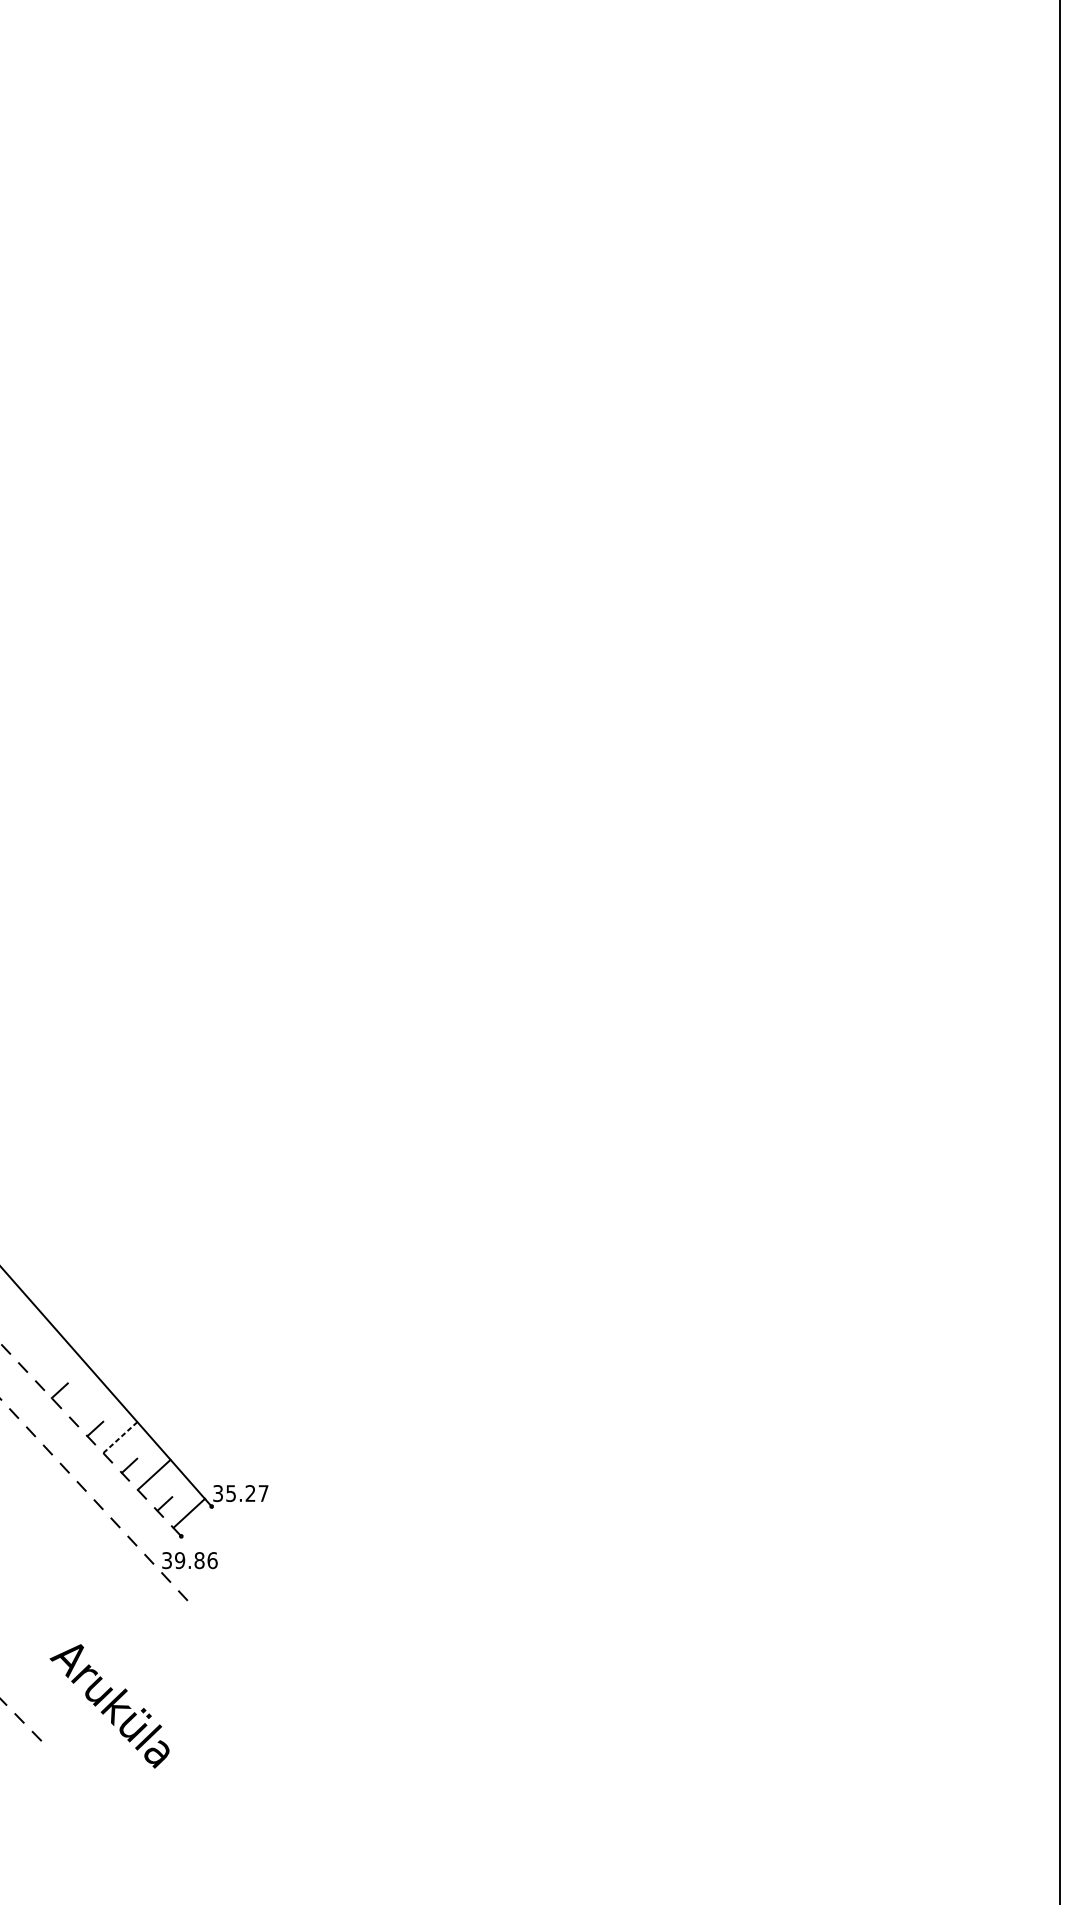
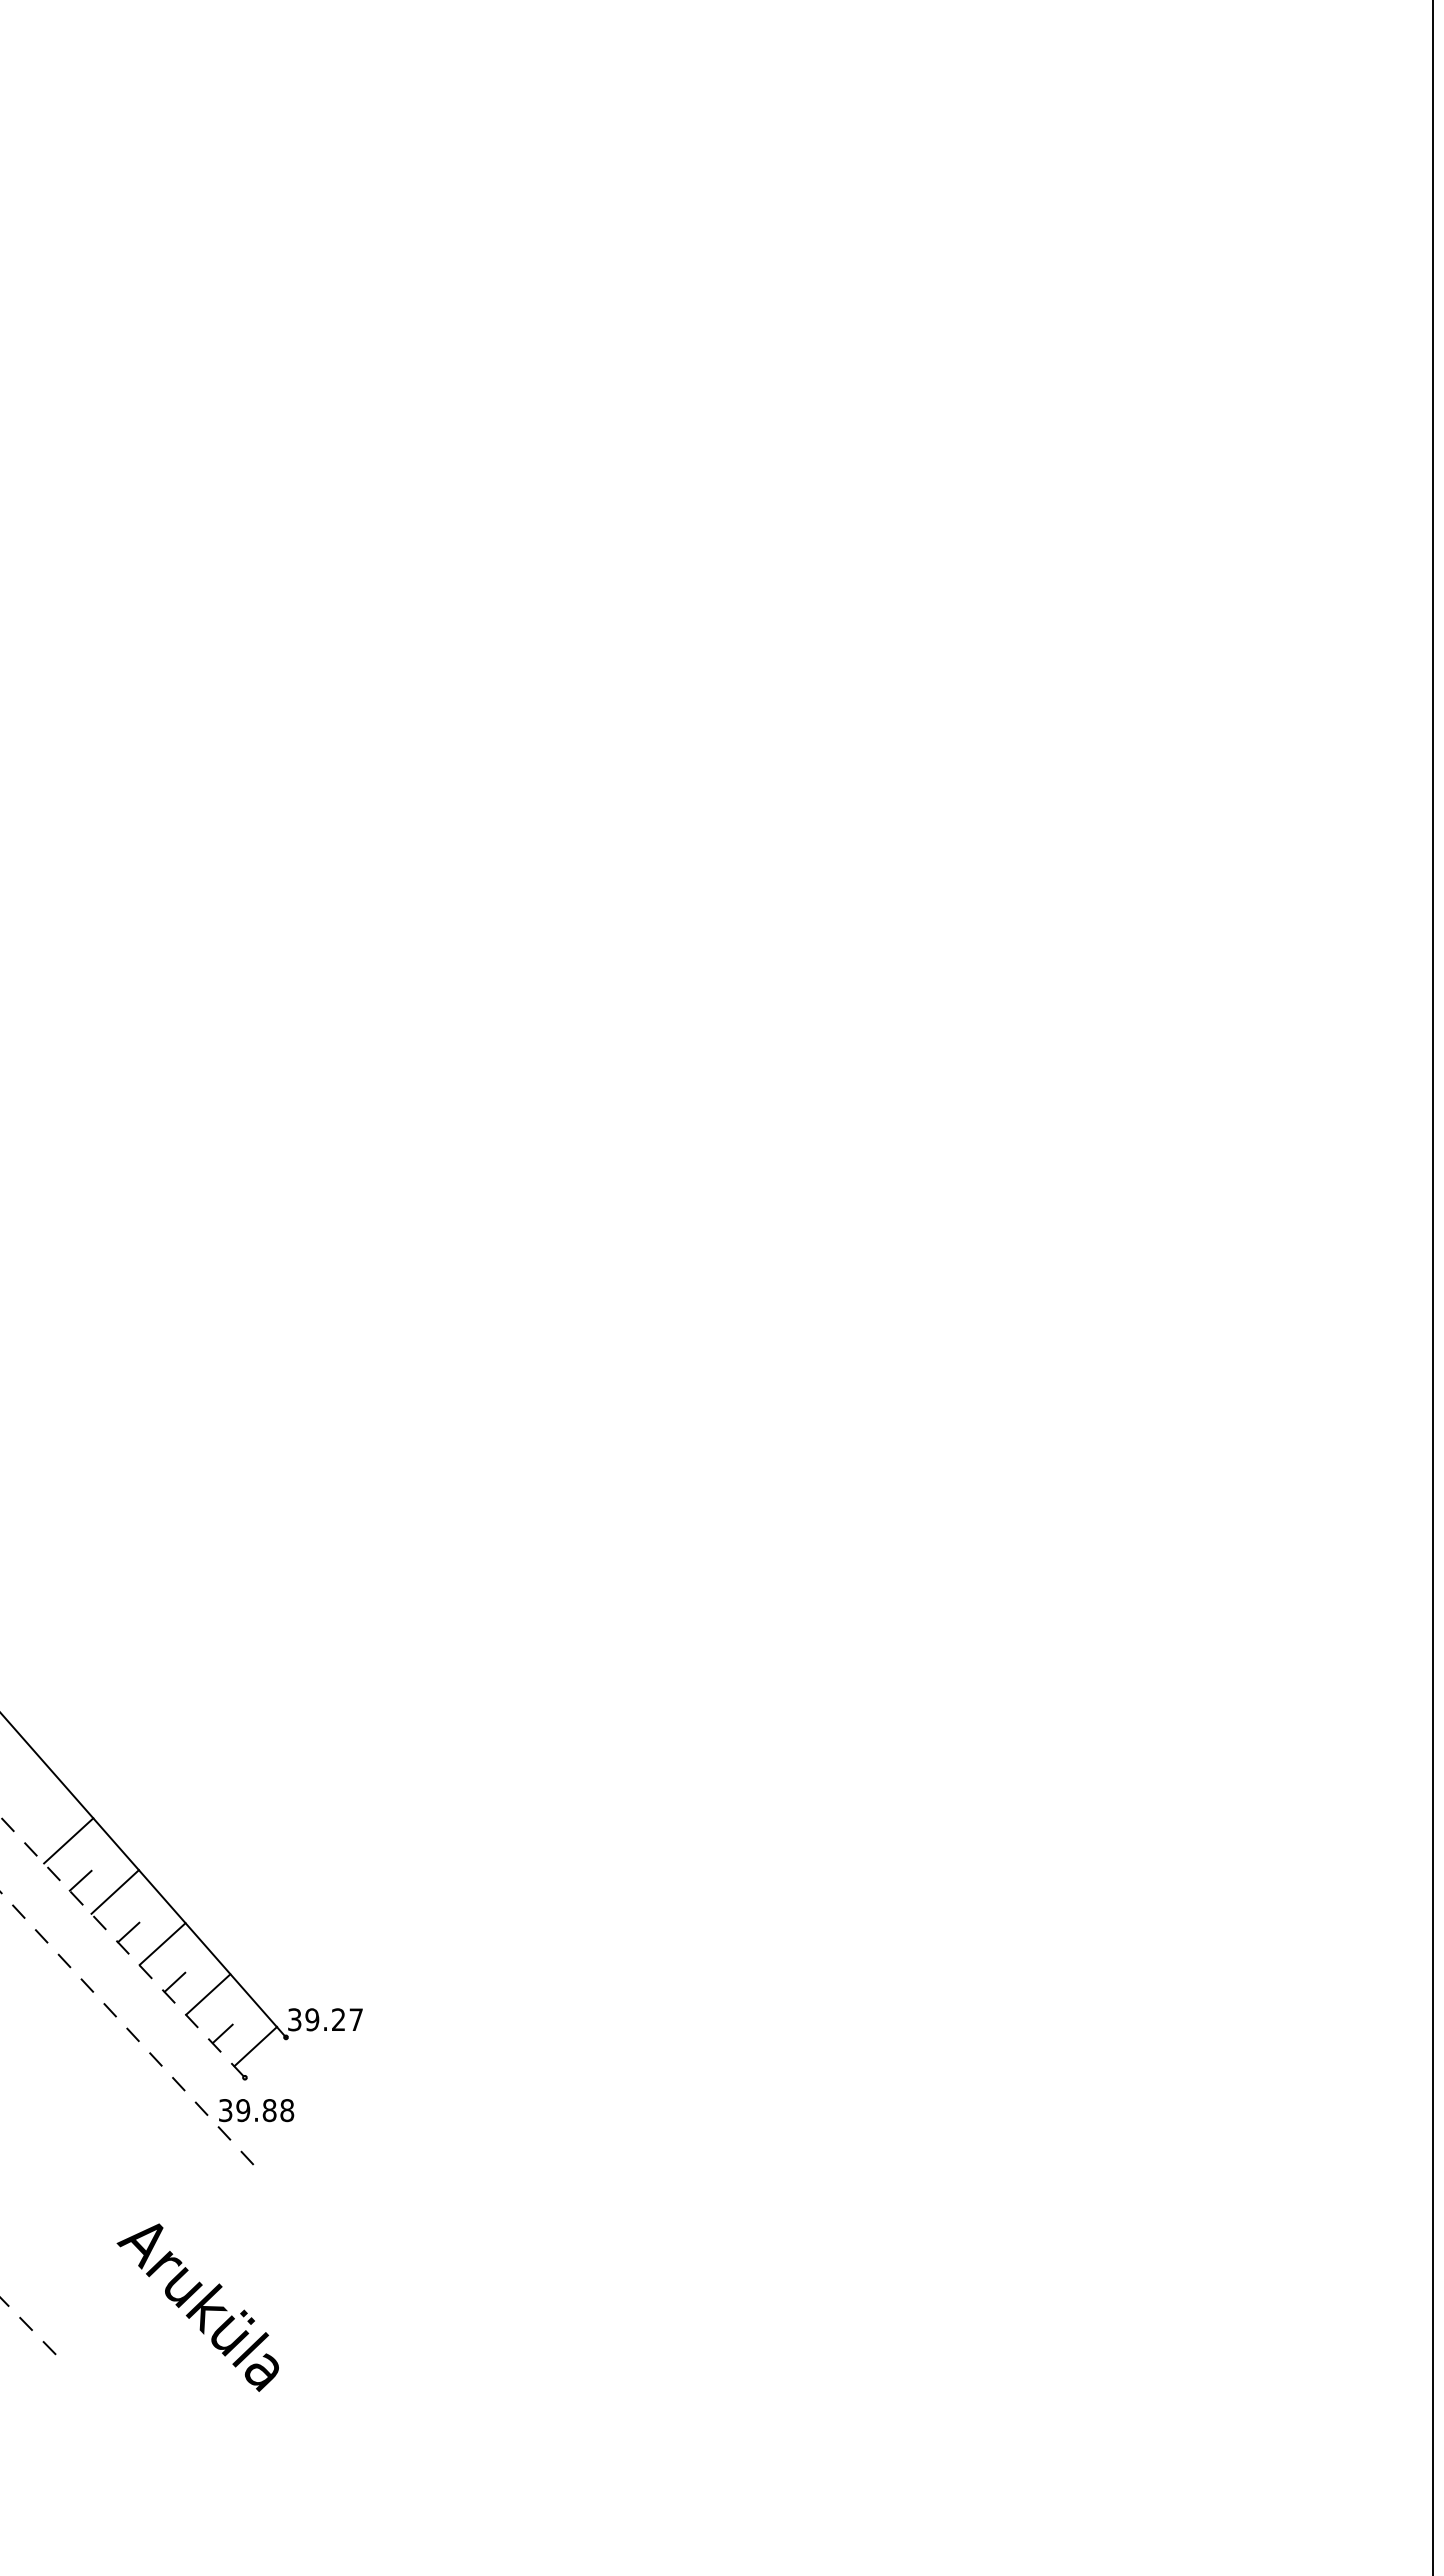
line: (50, 1360) -> (68, 1840), added
line: (84, 1398) -> (114, 1891), added
line: (121, 1437) -> (163, 1943), dashed -> solid
text: (231, 1493) -> (312, 2019), 35.27 -> 39.27
text: (212, 1560) -> (287, 2110), 39.86 -> 39.88
text: (109, 1706) -> (197, 2307), moved

